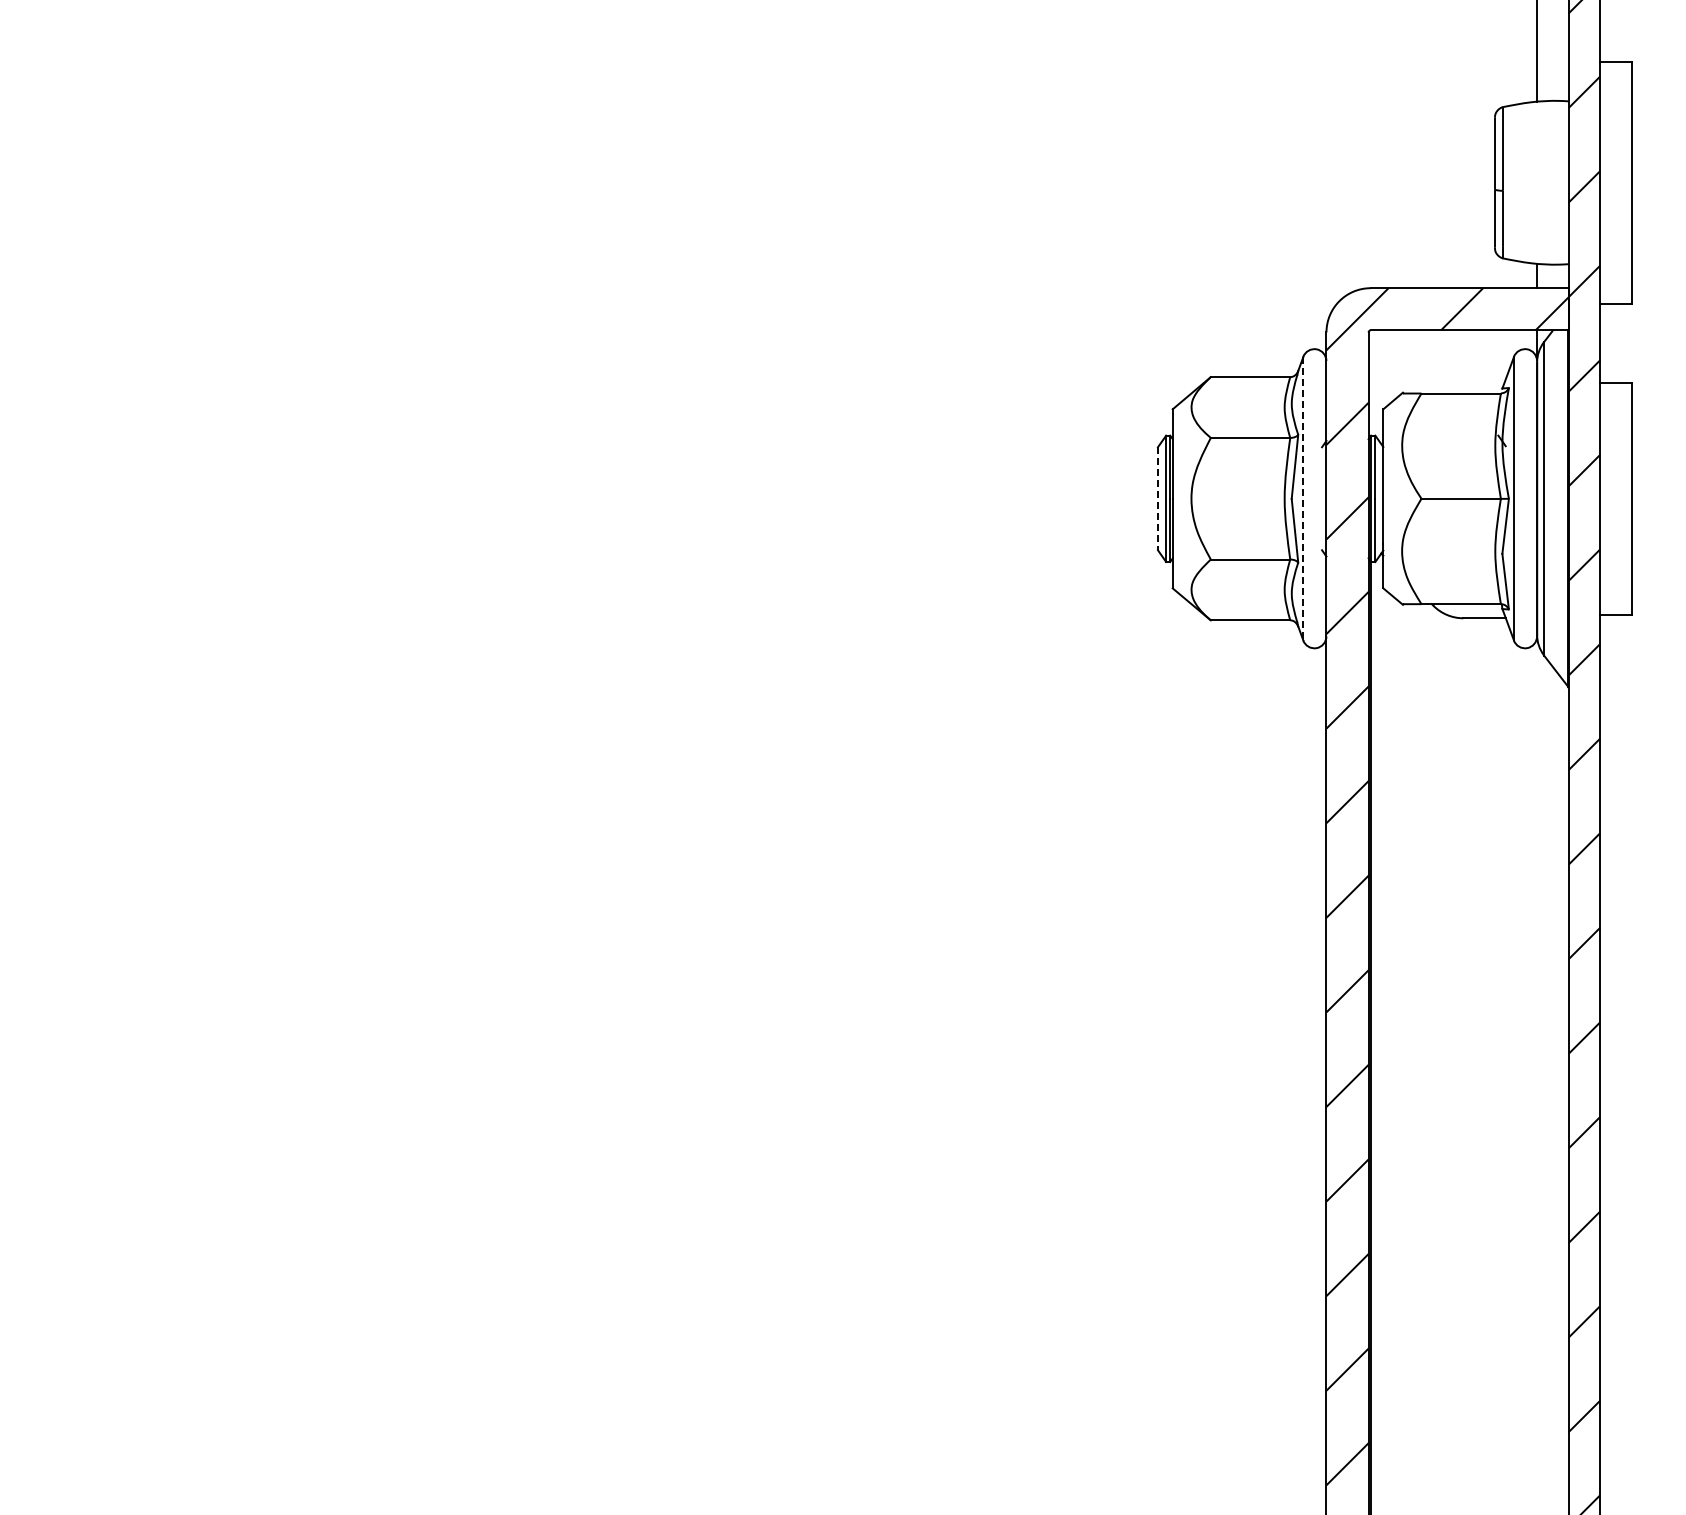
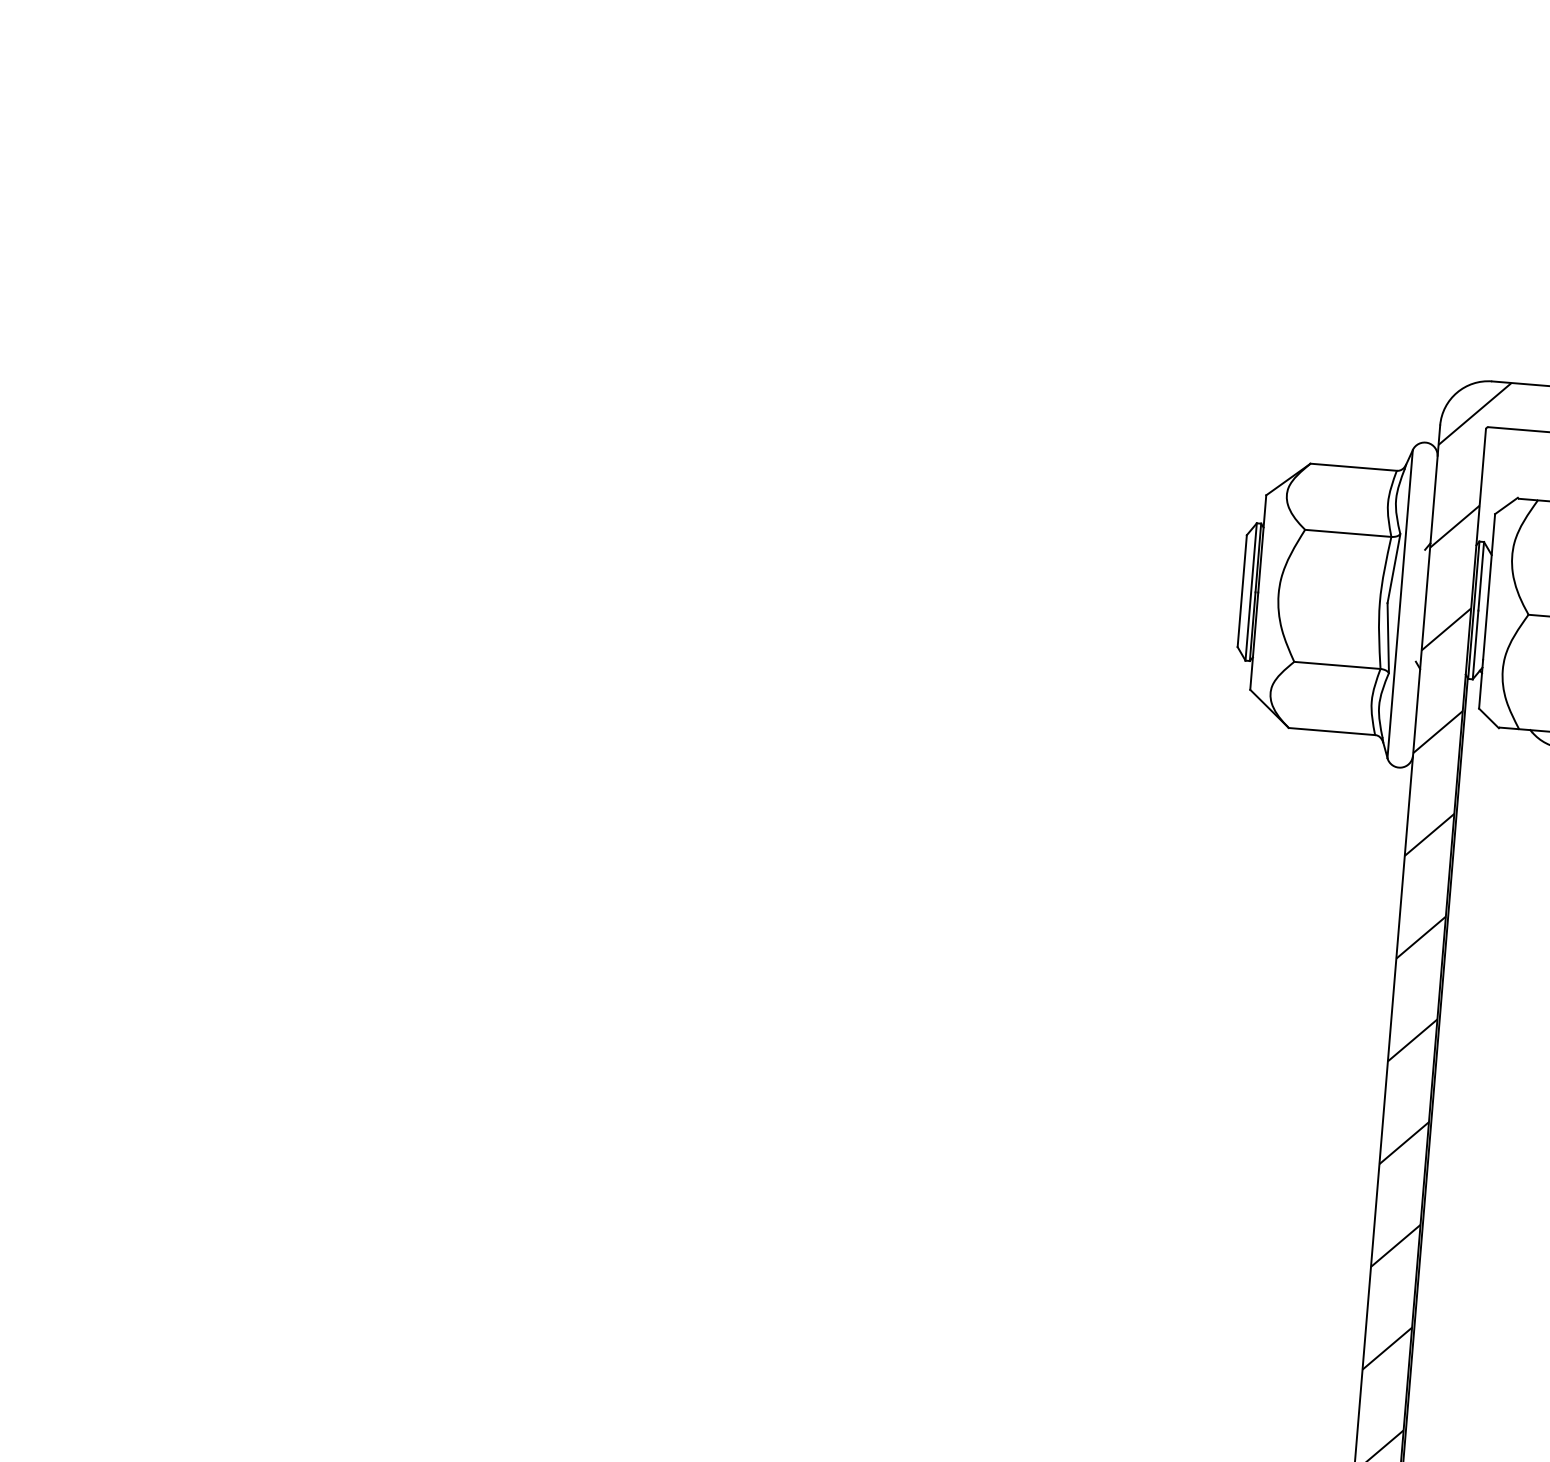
line: (1157, 498) -> (1241, 590), dashed -> solid
line: (1303, 498) -> (1400, 603), dashed -> solid

